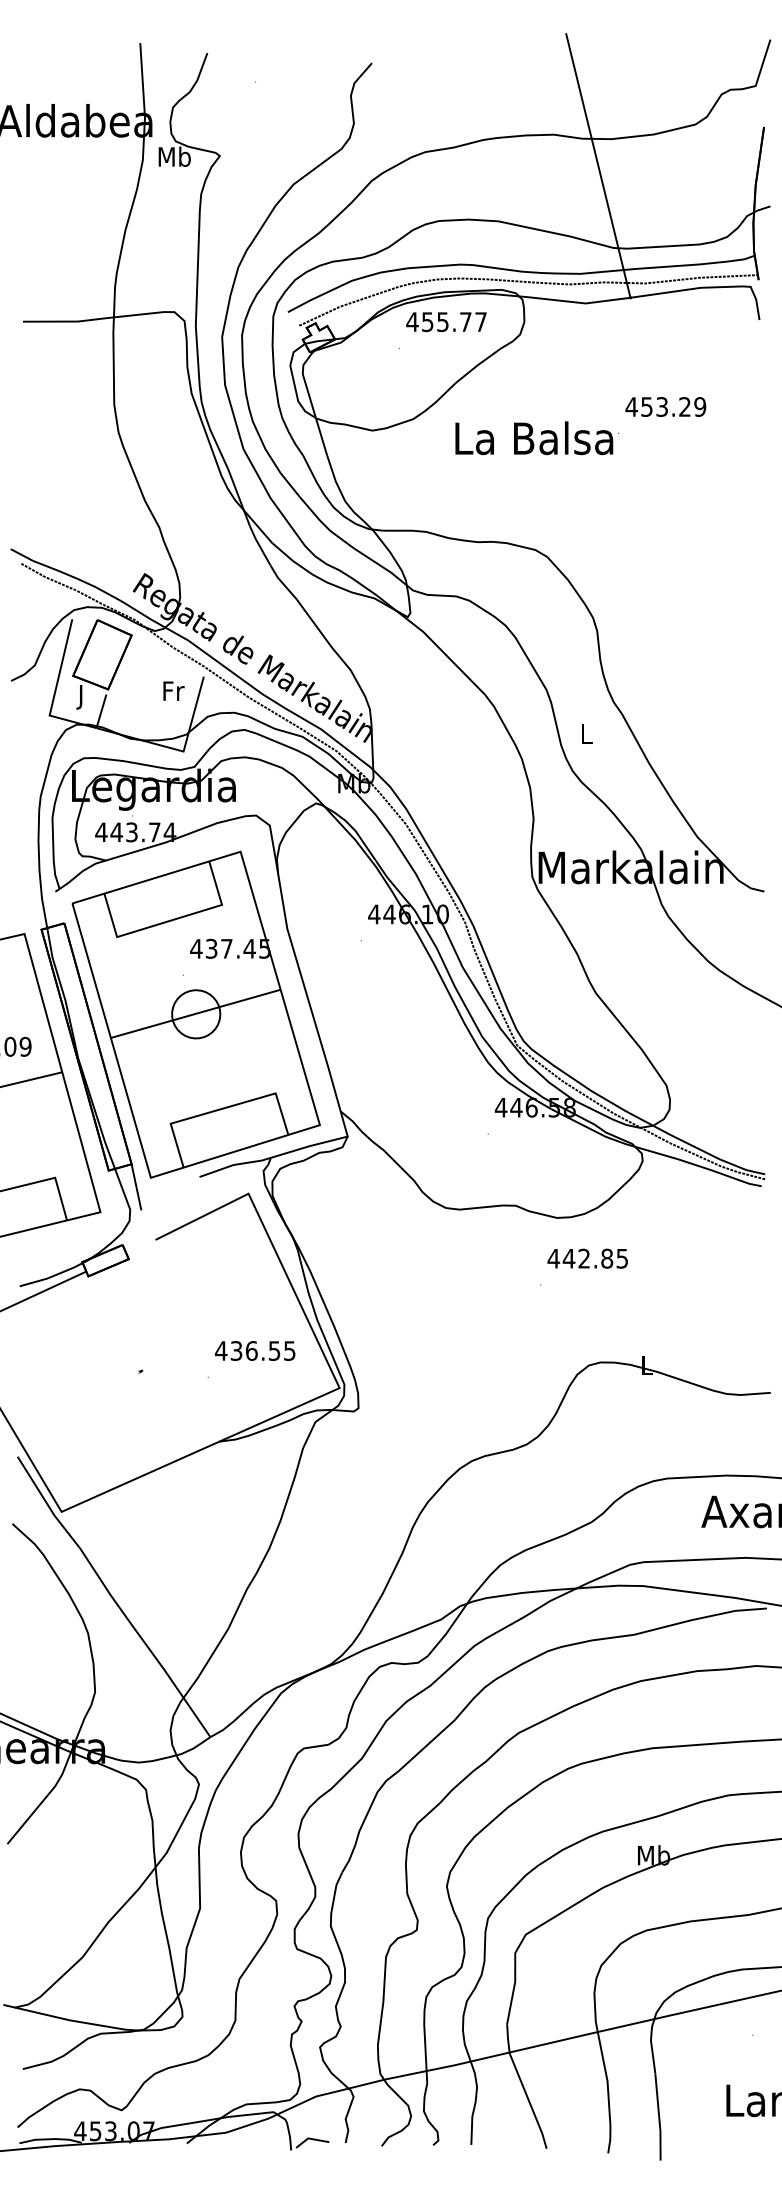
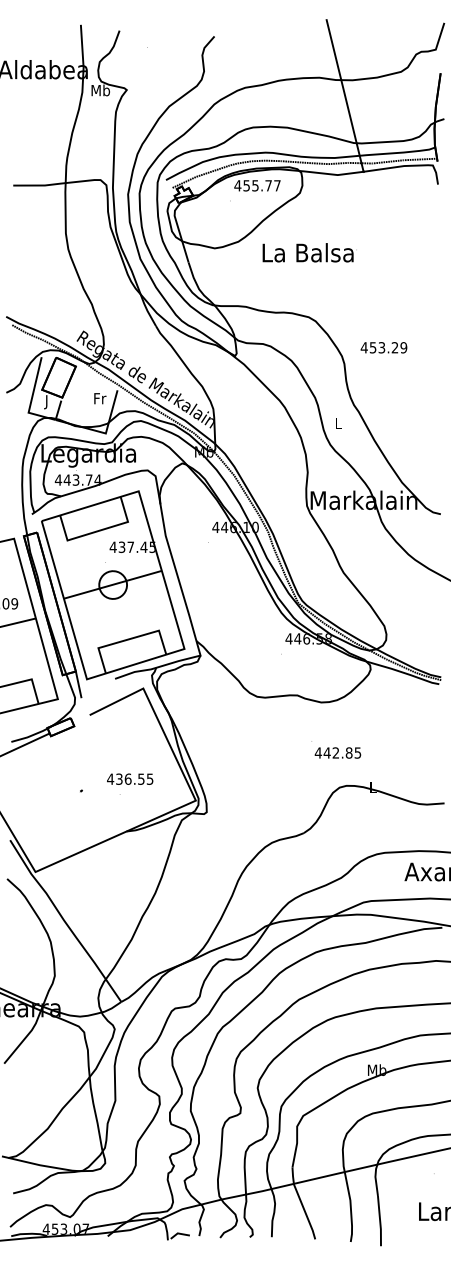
text: (664, 406) -> (383, 347), moved
text: (586, 1257) -> (337, 752), moved
text: (255, 1349) -> (130, 778), moved

